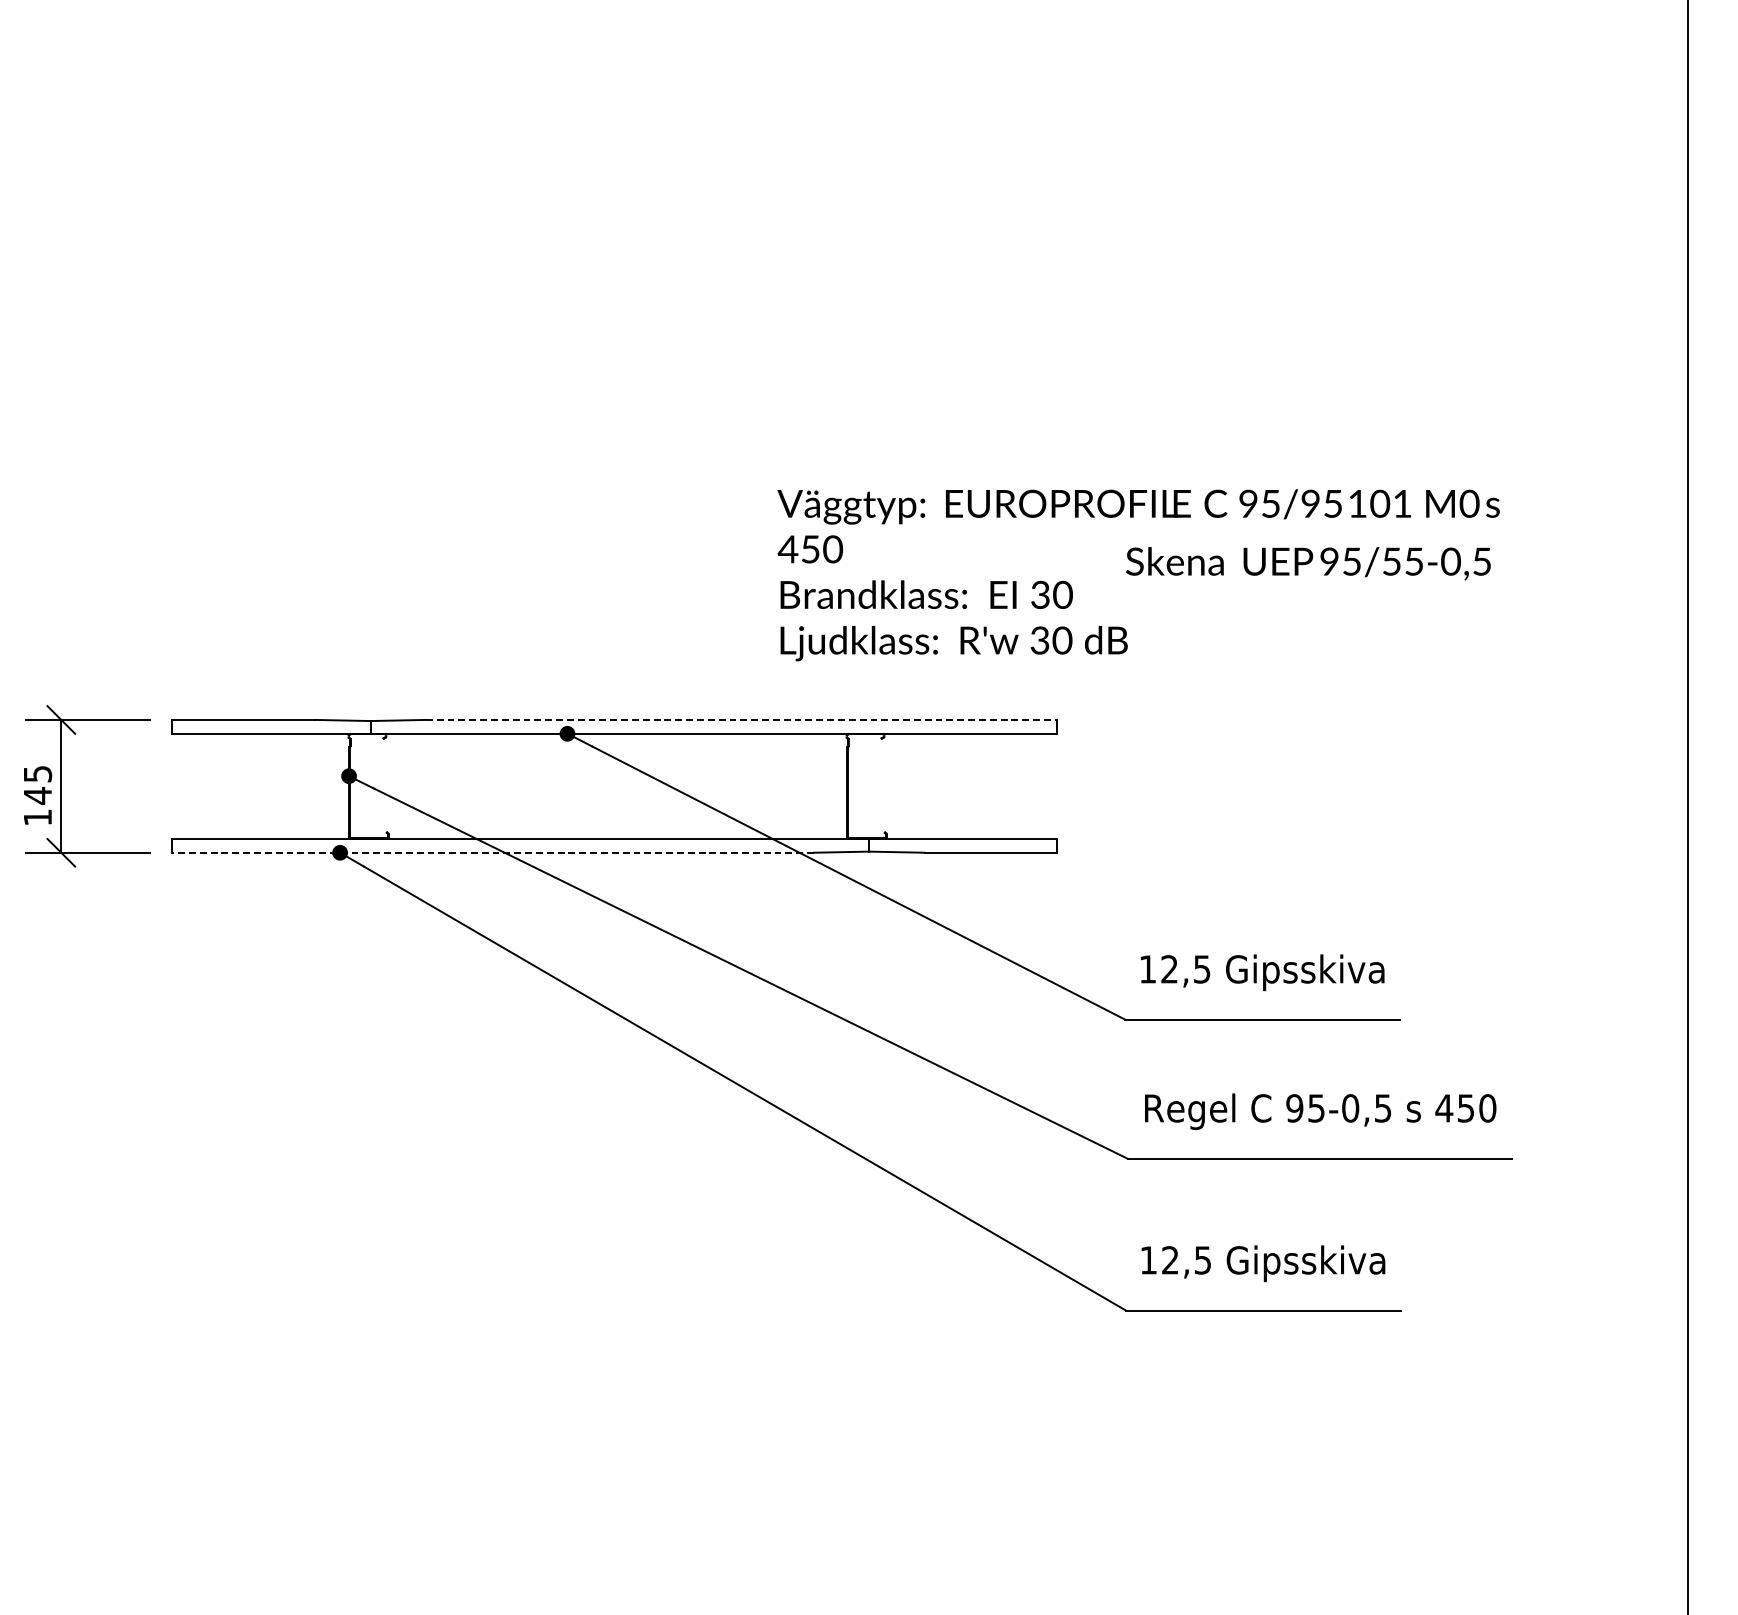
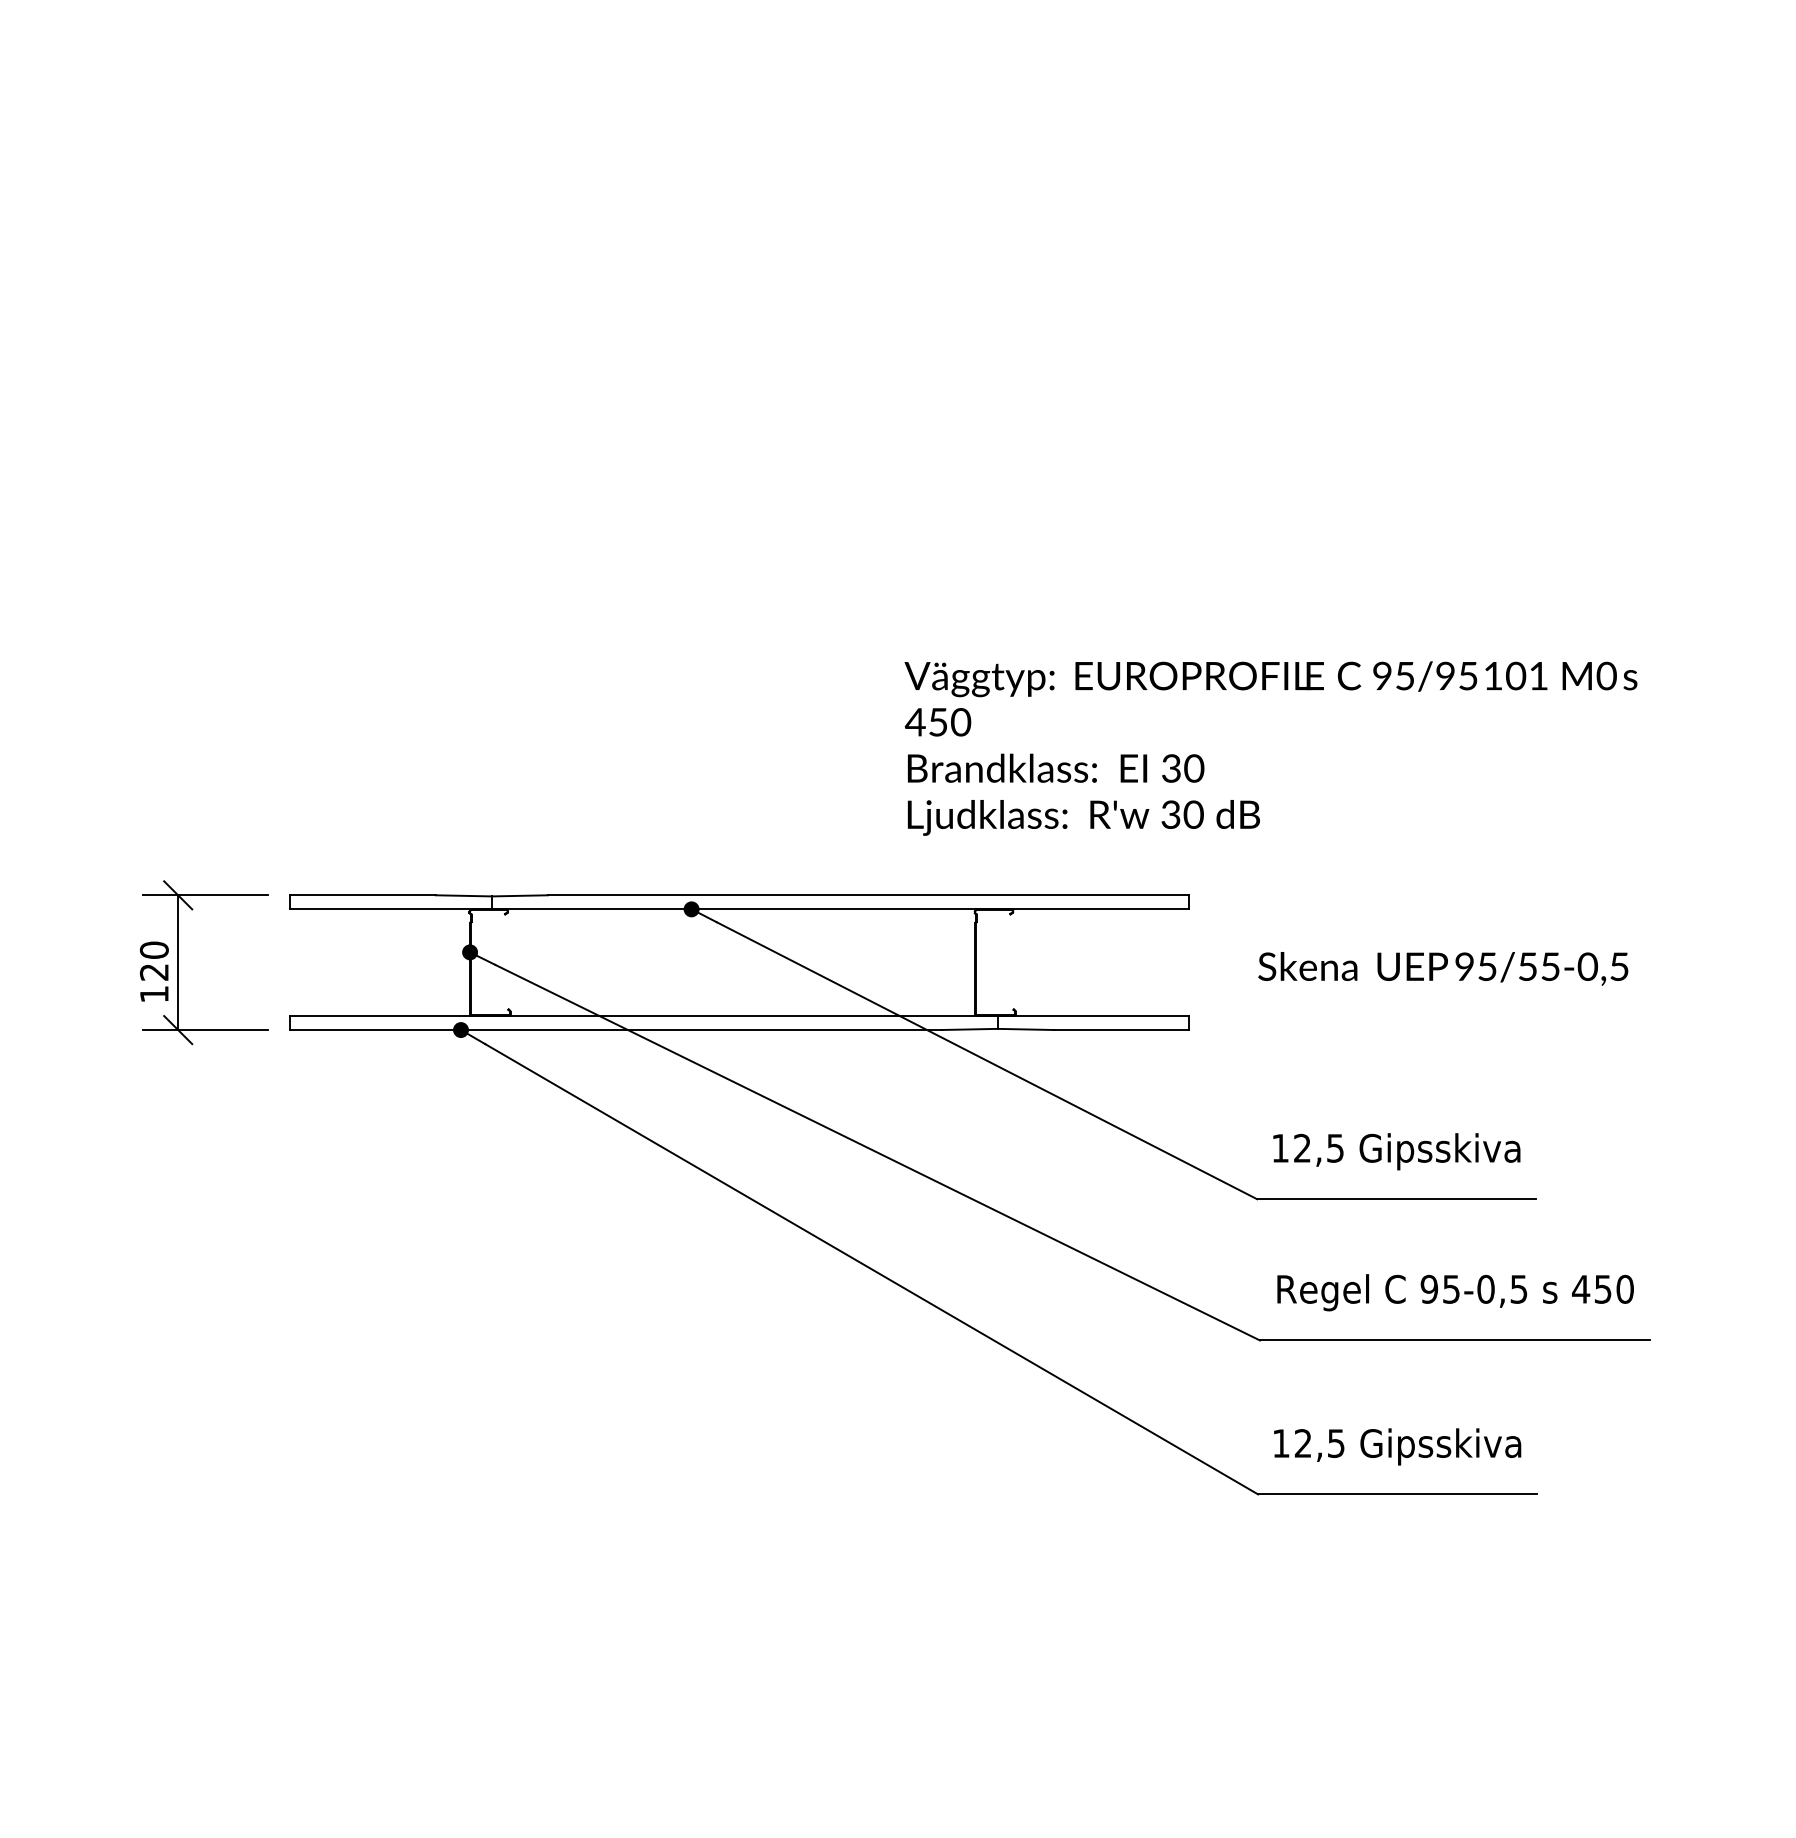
text: (1308, 563) -> (1443, 968), moved
line: (741, 720) -> (868, 895), dashed -> solid
text: (36, 785) -> (153, 961), 145 -> 120
line: (493, 853) -> (616, 1030), dashed -> solid

